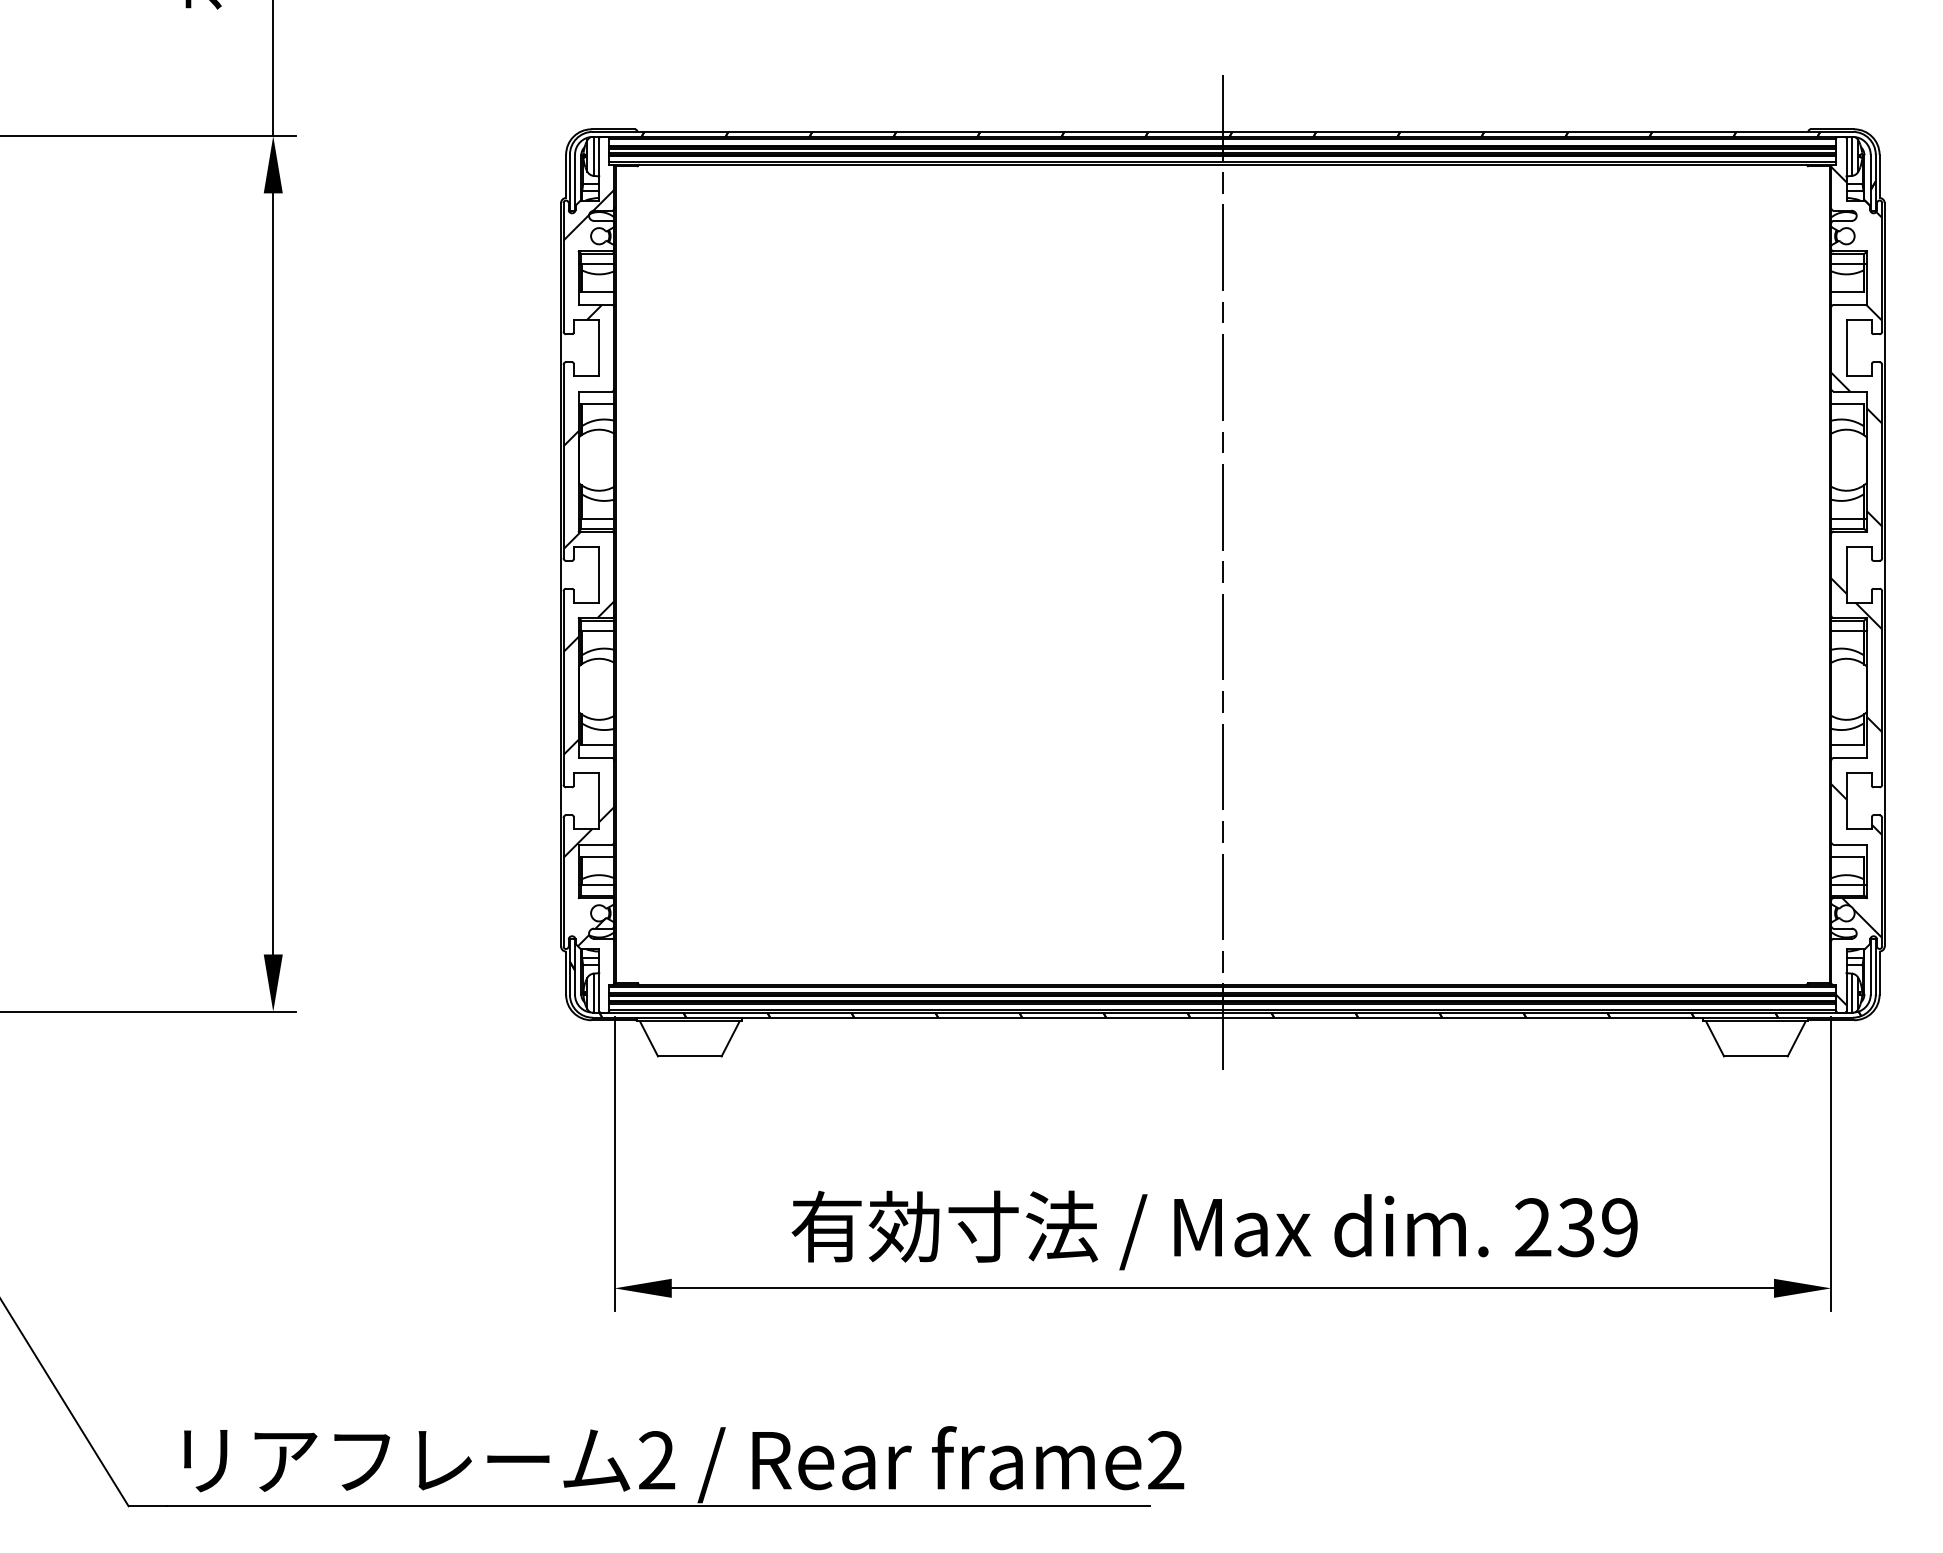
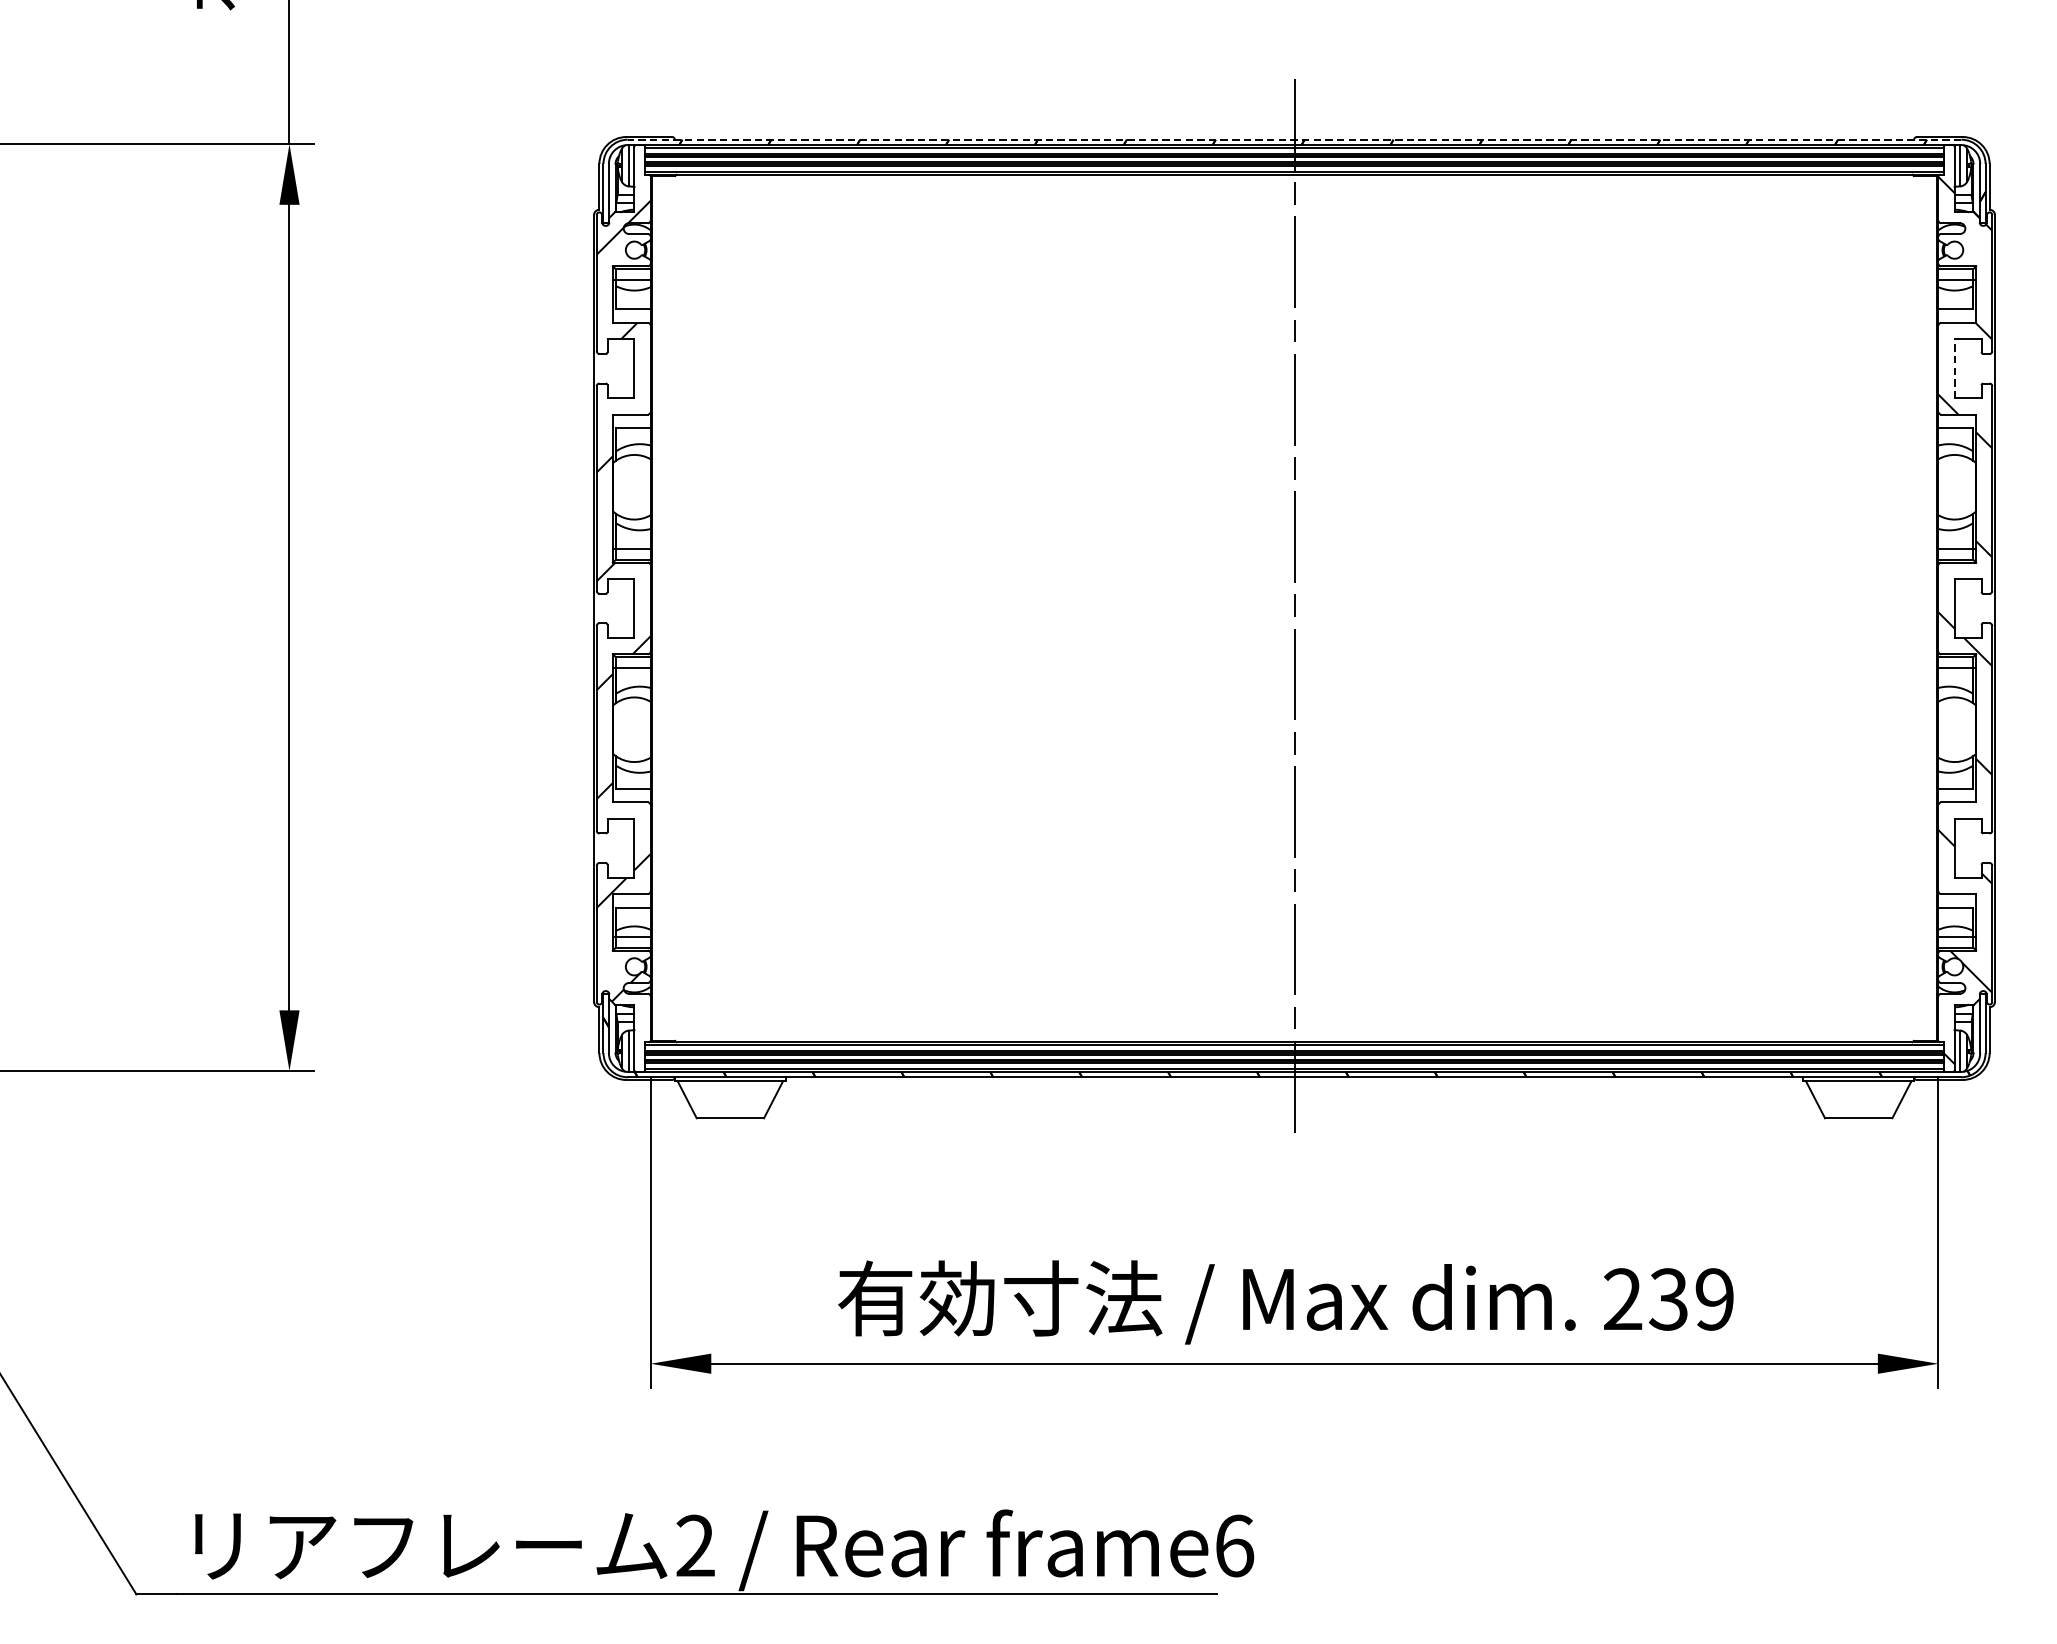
line: (1222, 131) -> (1294, 139), solid -> dashed
line: (1846, 347) -> (1954, 367), solid -> dashed
text: (1166, 1460) -> (1234, 1545), frame2 -> frame6

